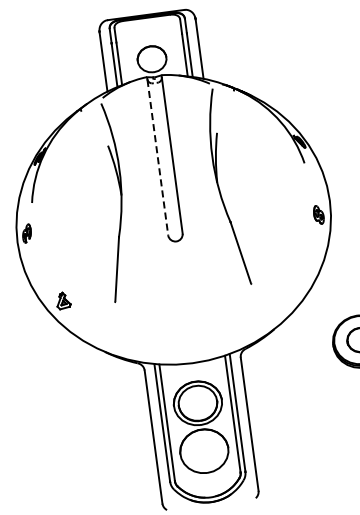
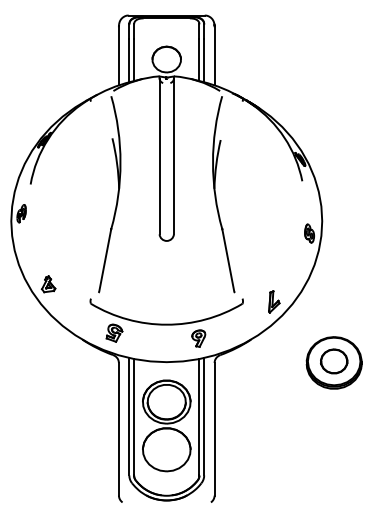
line: (157, 157) -> (159, 156), dashed -> solid
part: (292, 287) -> (274, 301), added
part: (187, 323) -> (166, 322), added

